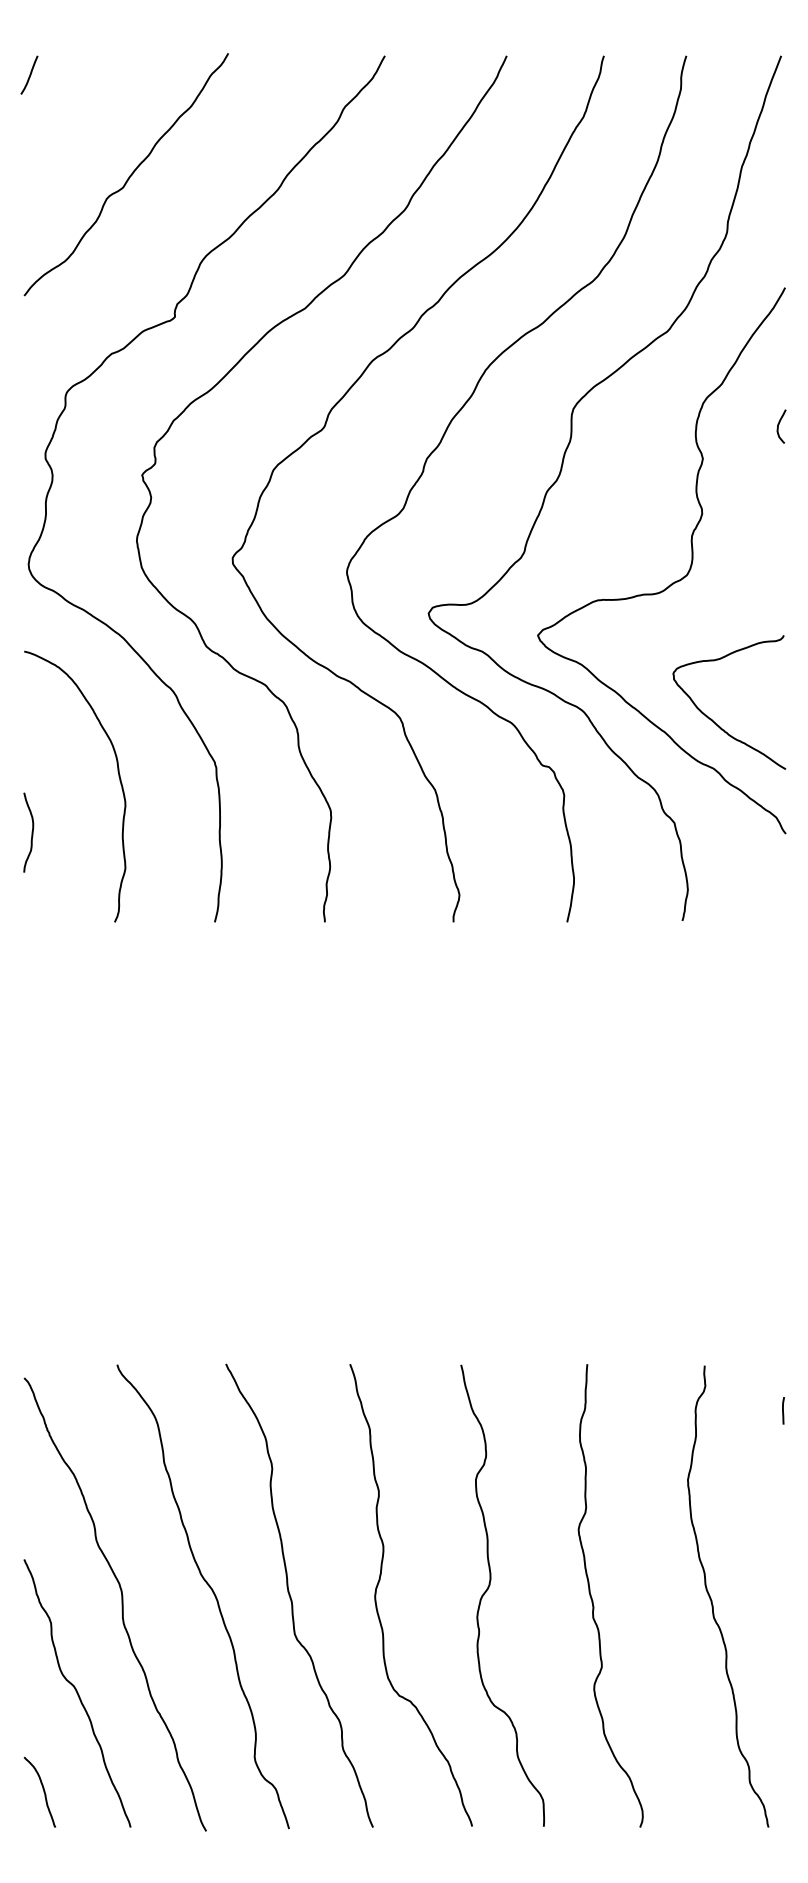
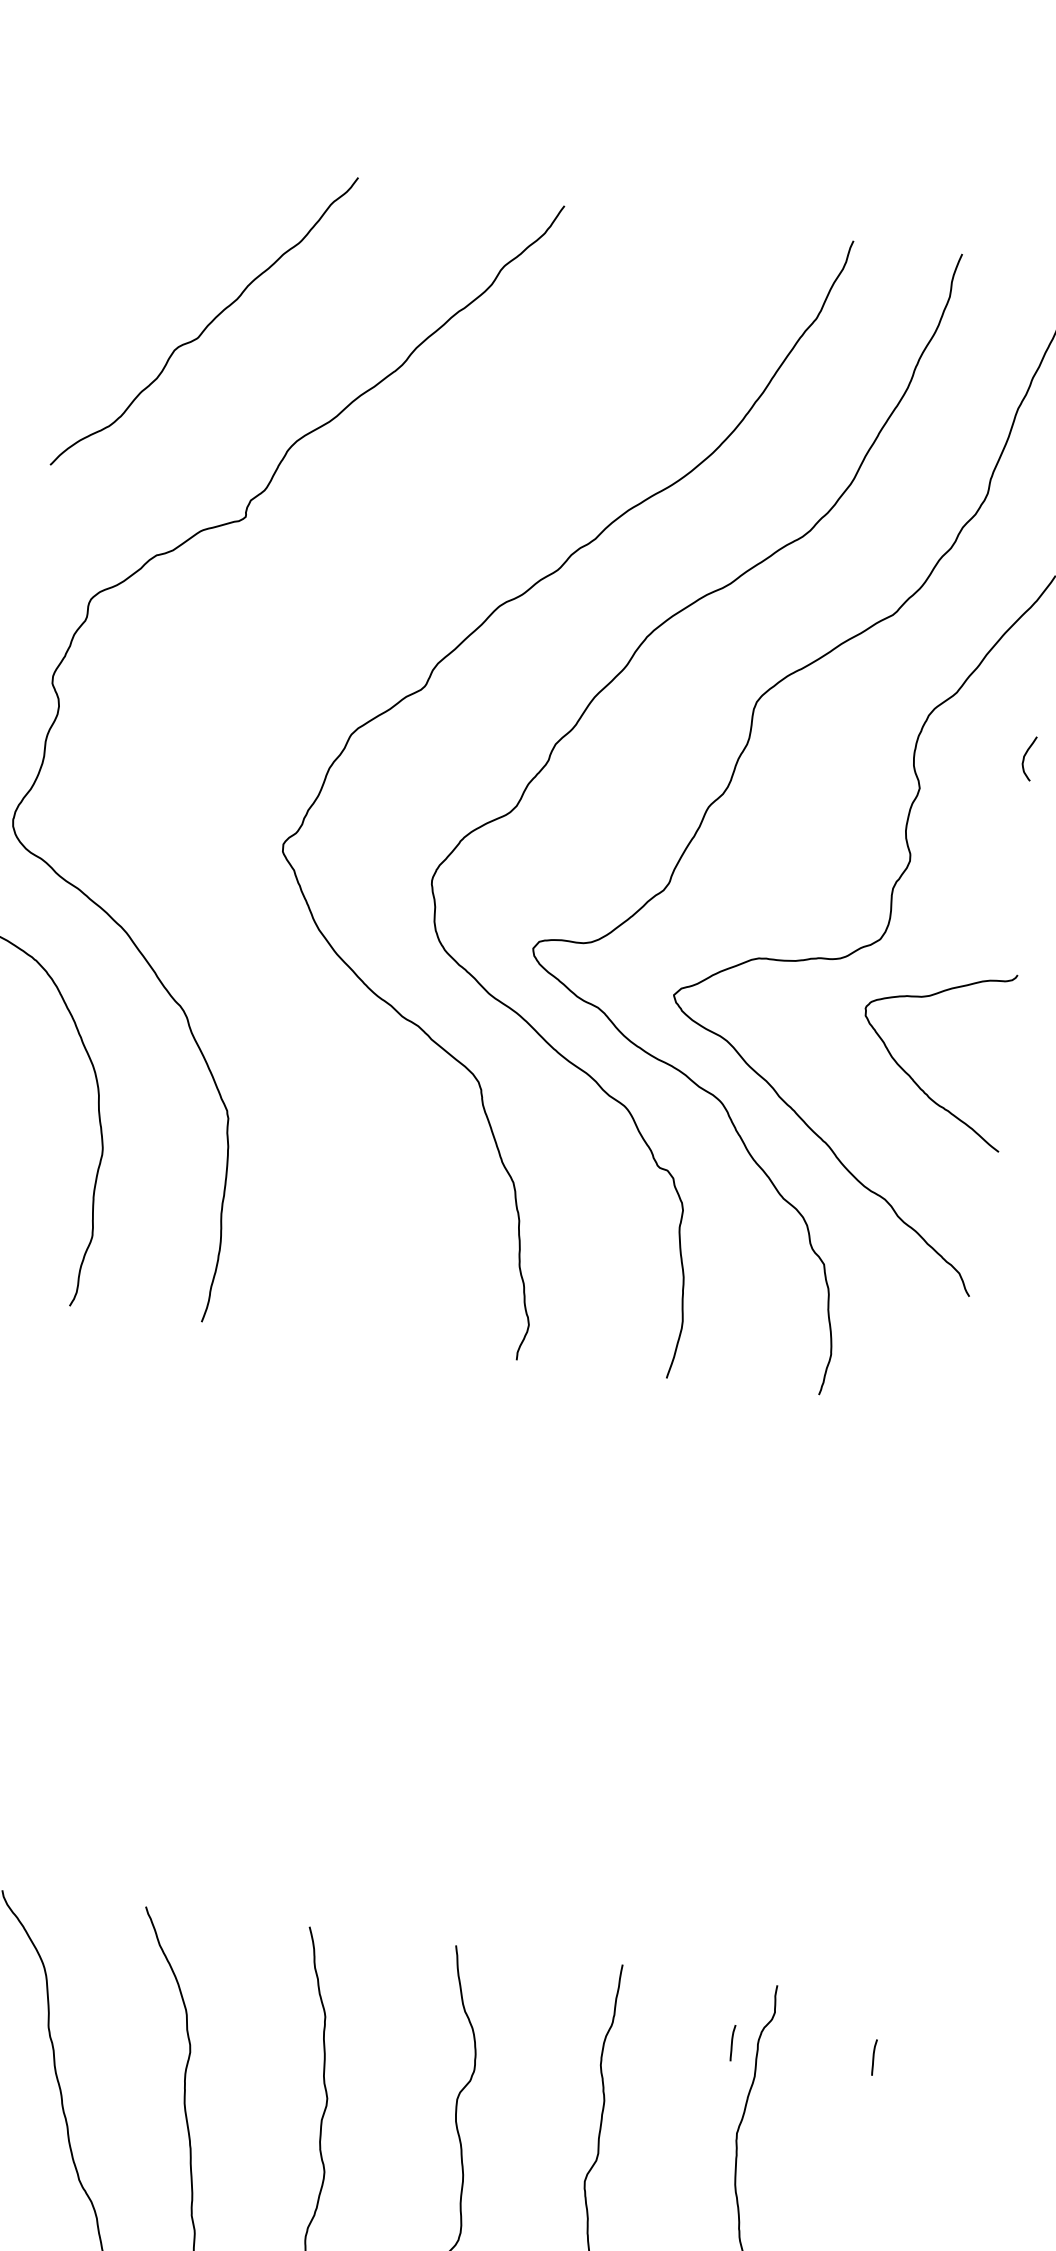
curve: (29, 74) -> (92, 173), removed
curve: (218, 384) -> (292, 612), removed
curve: (712, 719) -> (910, 1074), moved
line: (676, 1412) -> (732, 2042), added

